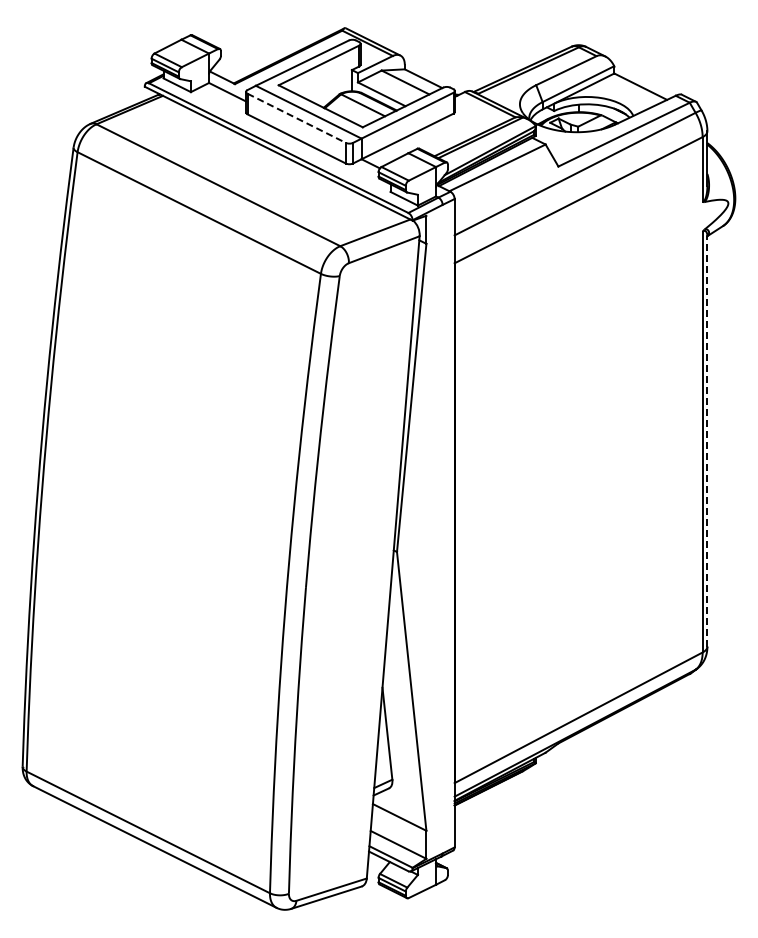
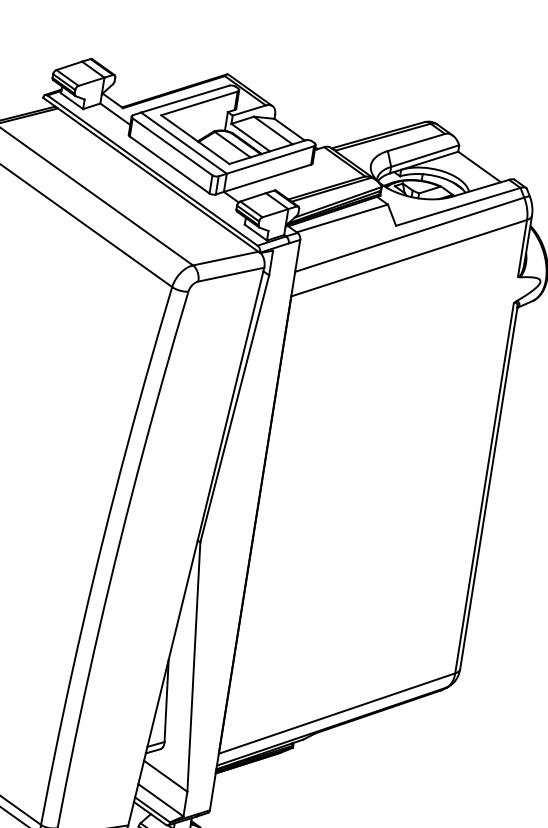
line: (296, 118) -> (172, 146), dashed -> solid
line: (707, 440) -> (489, 487), dashed -> solid

